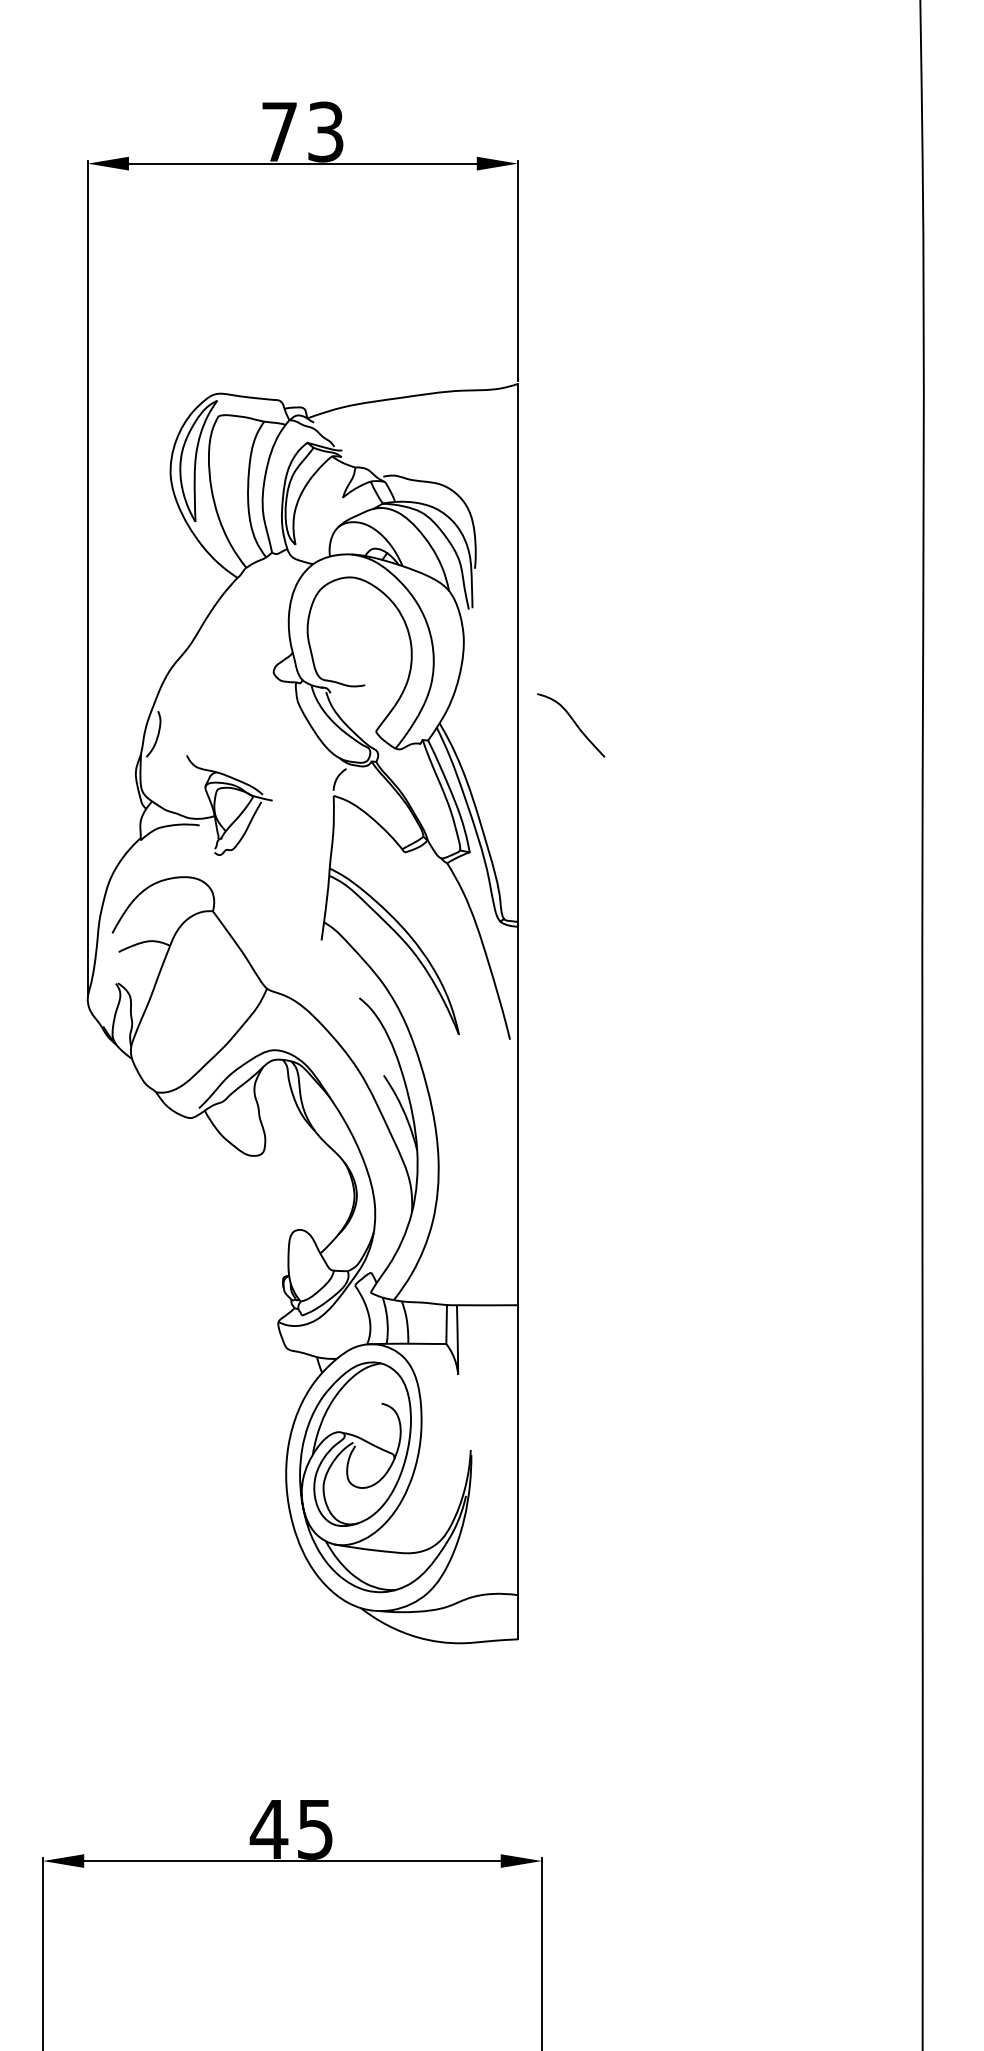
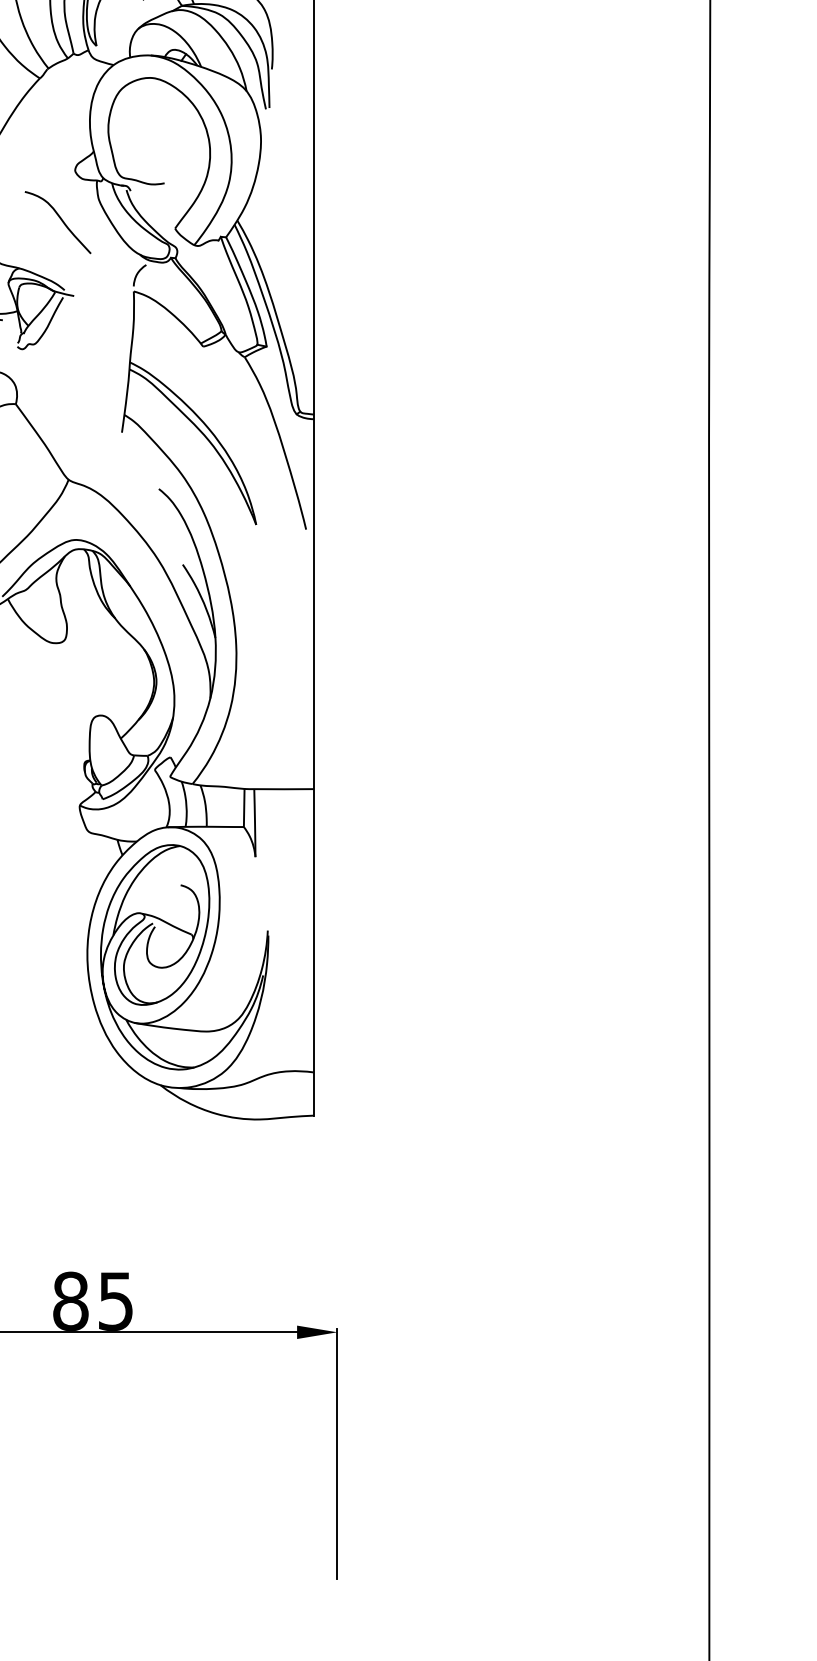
curve: (573, 722) -> (60, 219), moved
text: (268, 1829) -> (70, 1301), 45 -> 85

